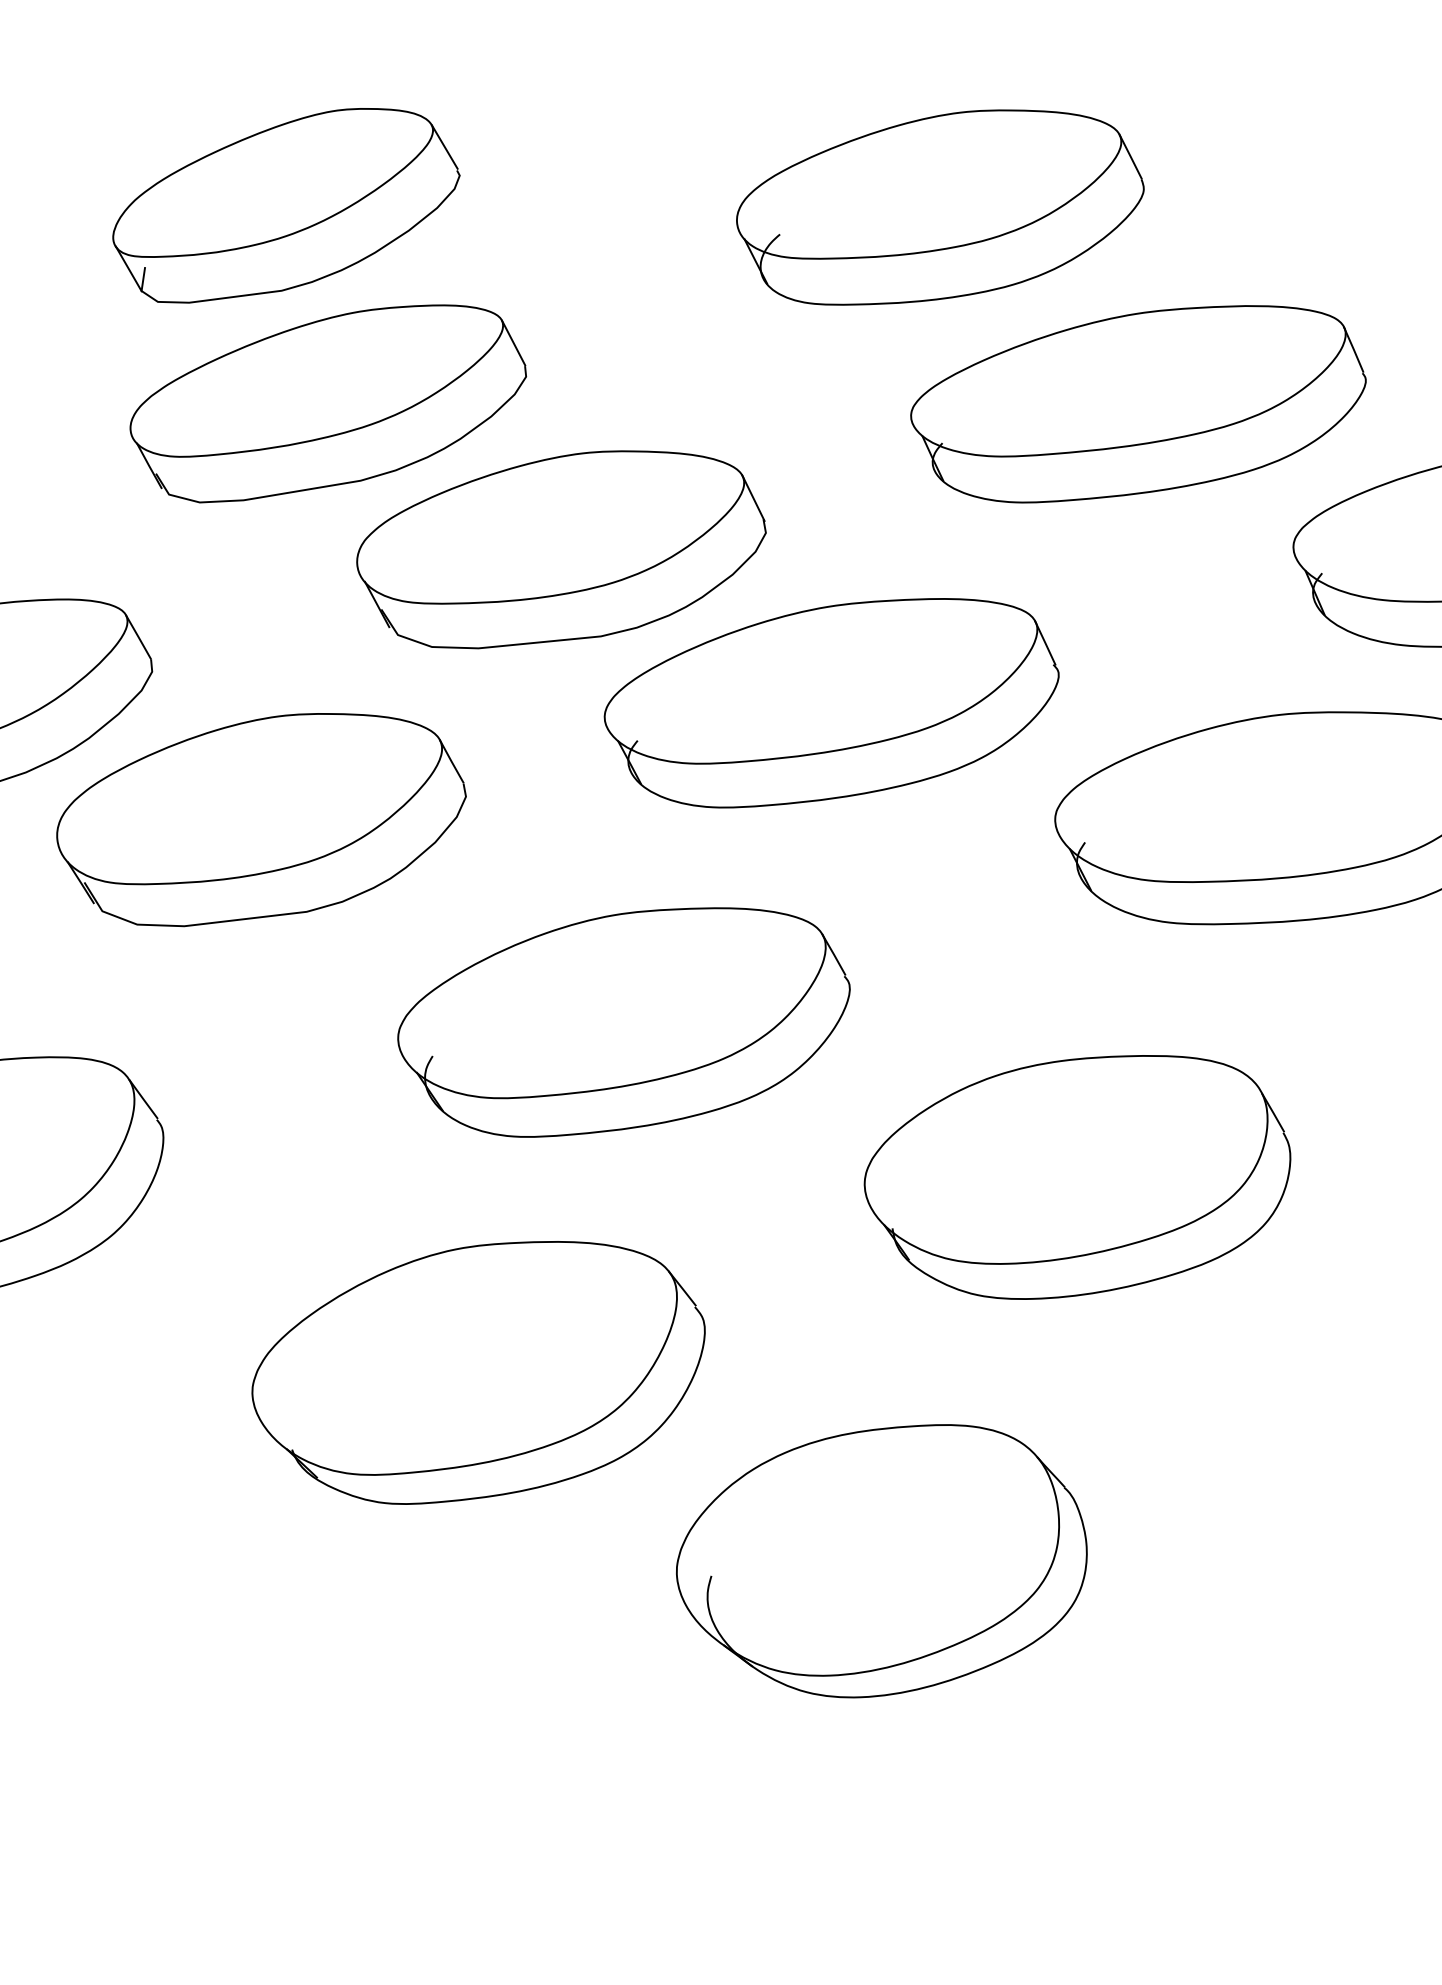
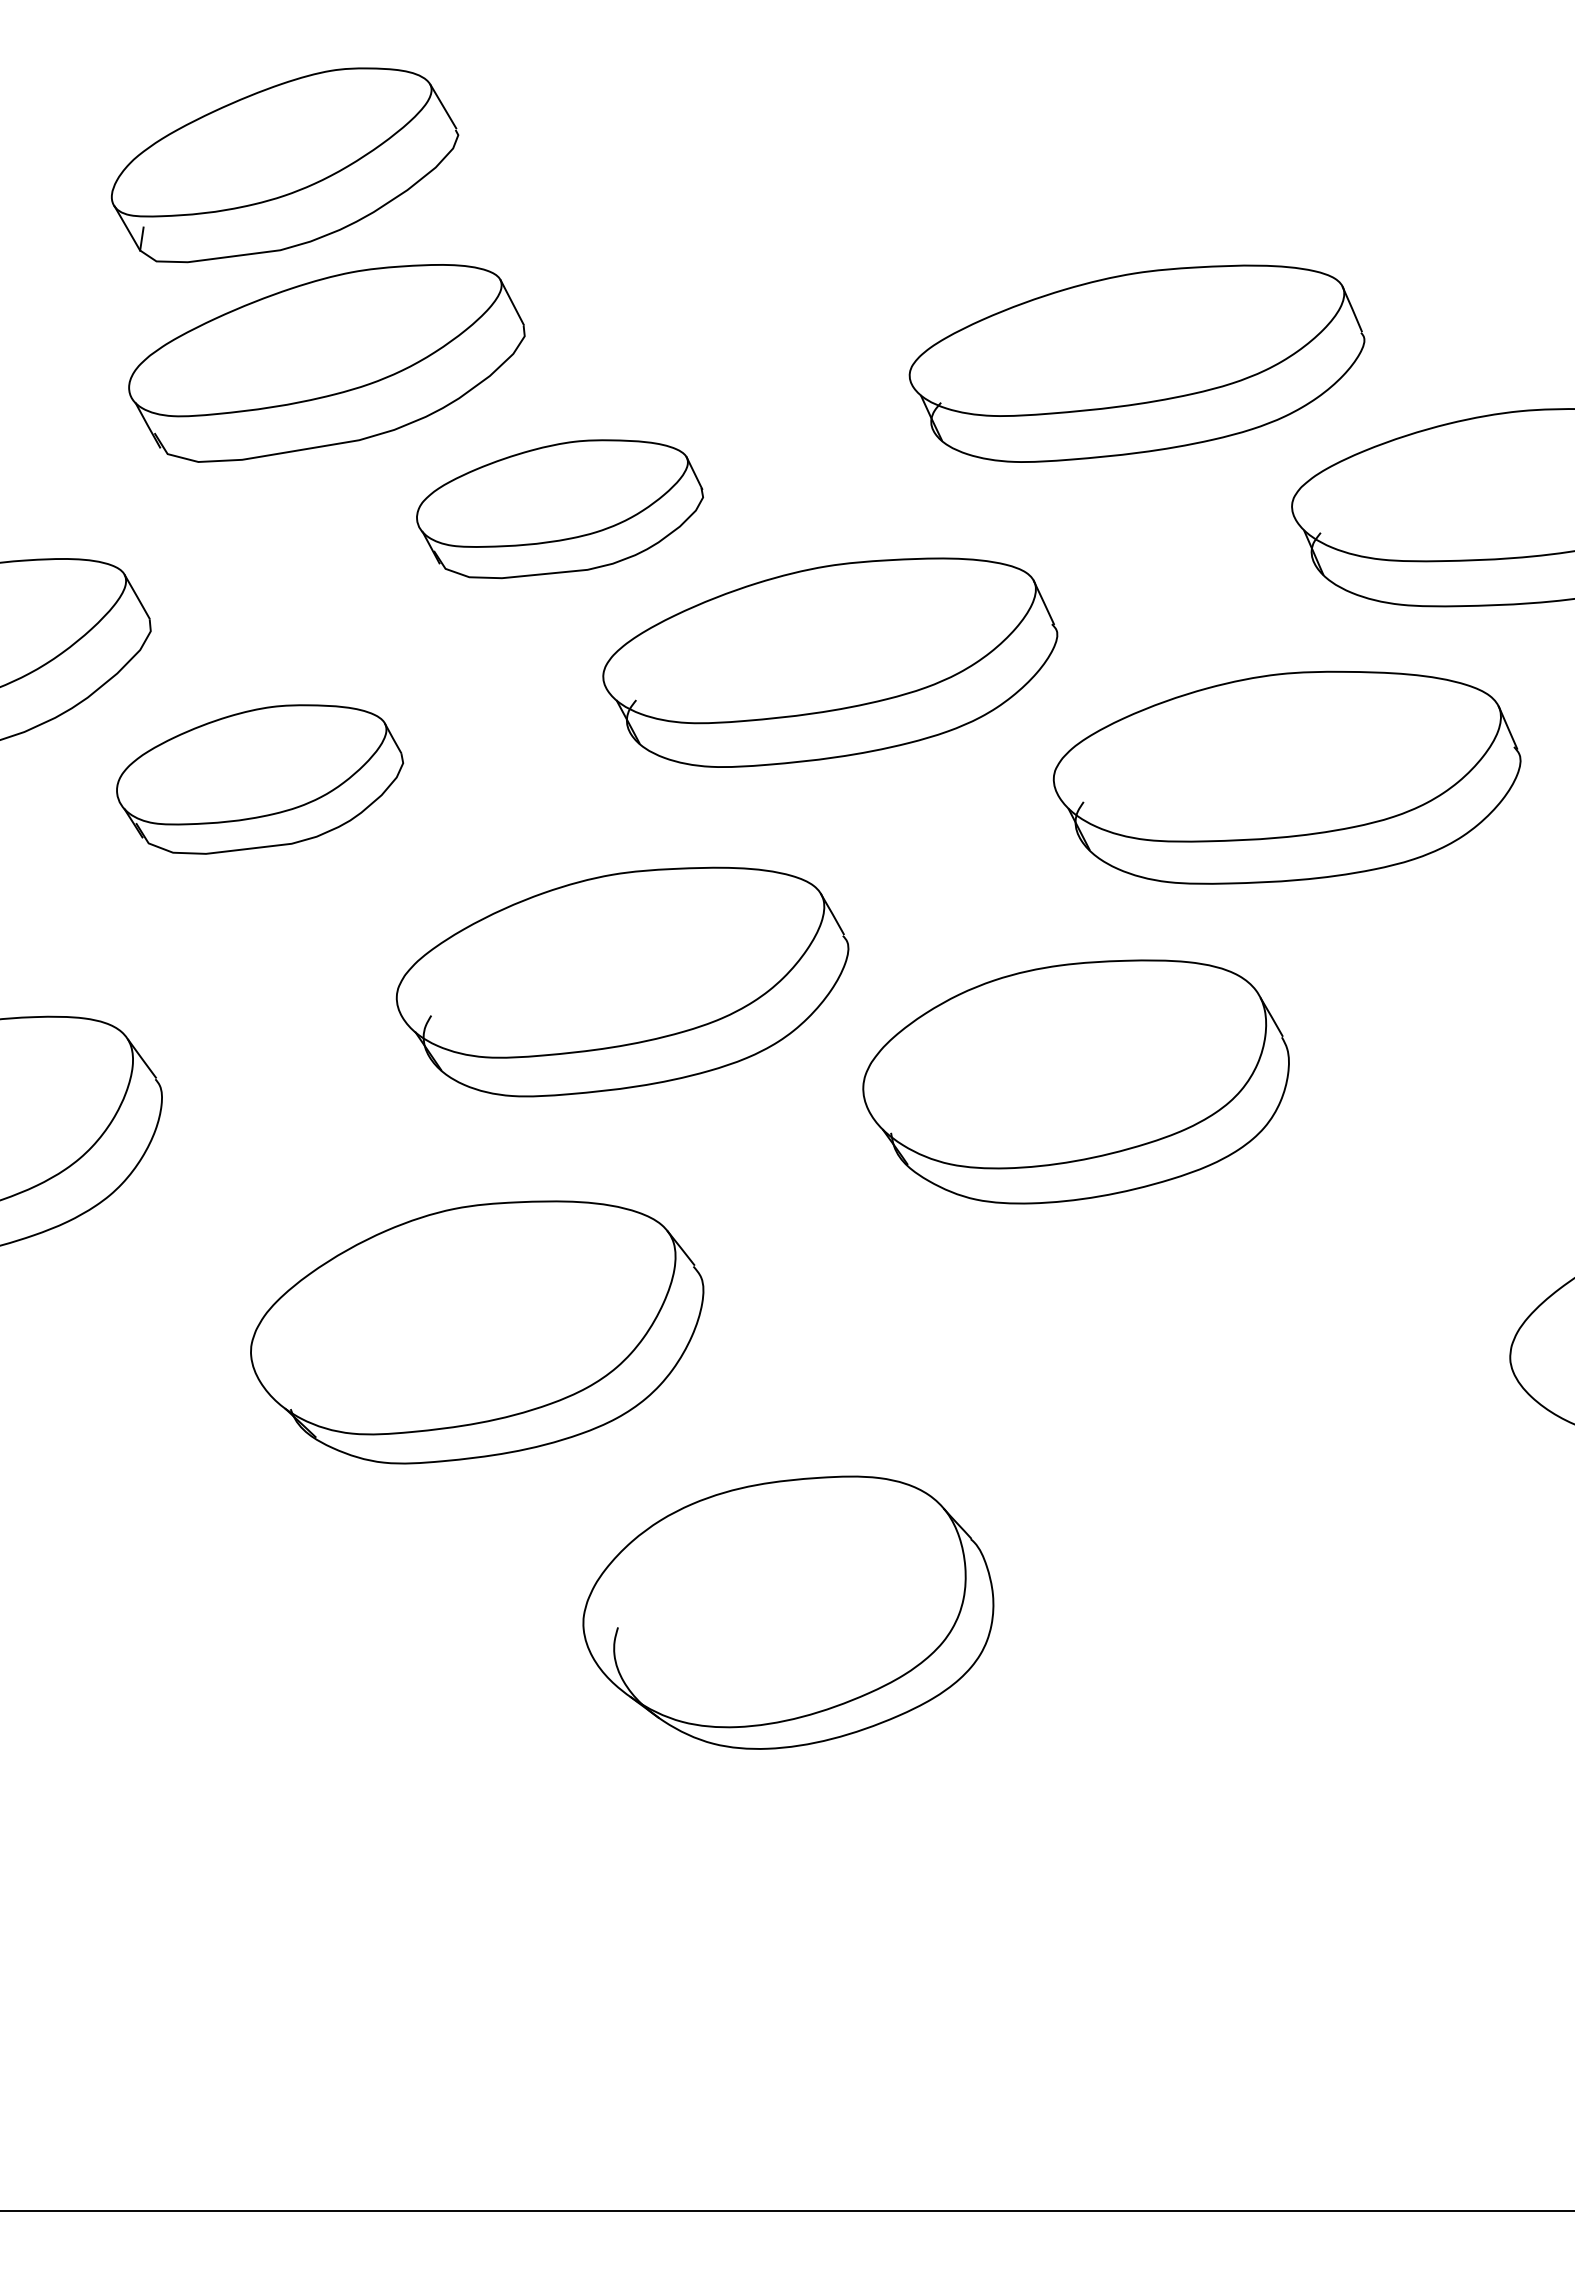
part: (939, 207) -> (938, 167), removed
part: (560, 548) -> (559, 508), size x0.7
part: (260, 819) -> (259, 779), size x0.7
part: (1076, 1176) -> (1075, 1081), moved
part: (881, 1560) -> (788, 1612), moved

